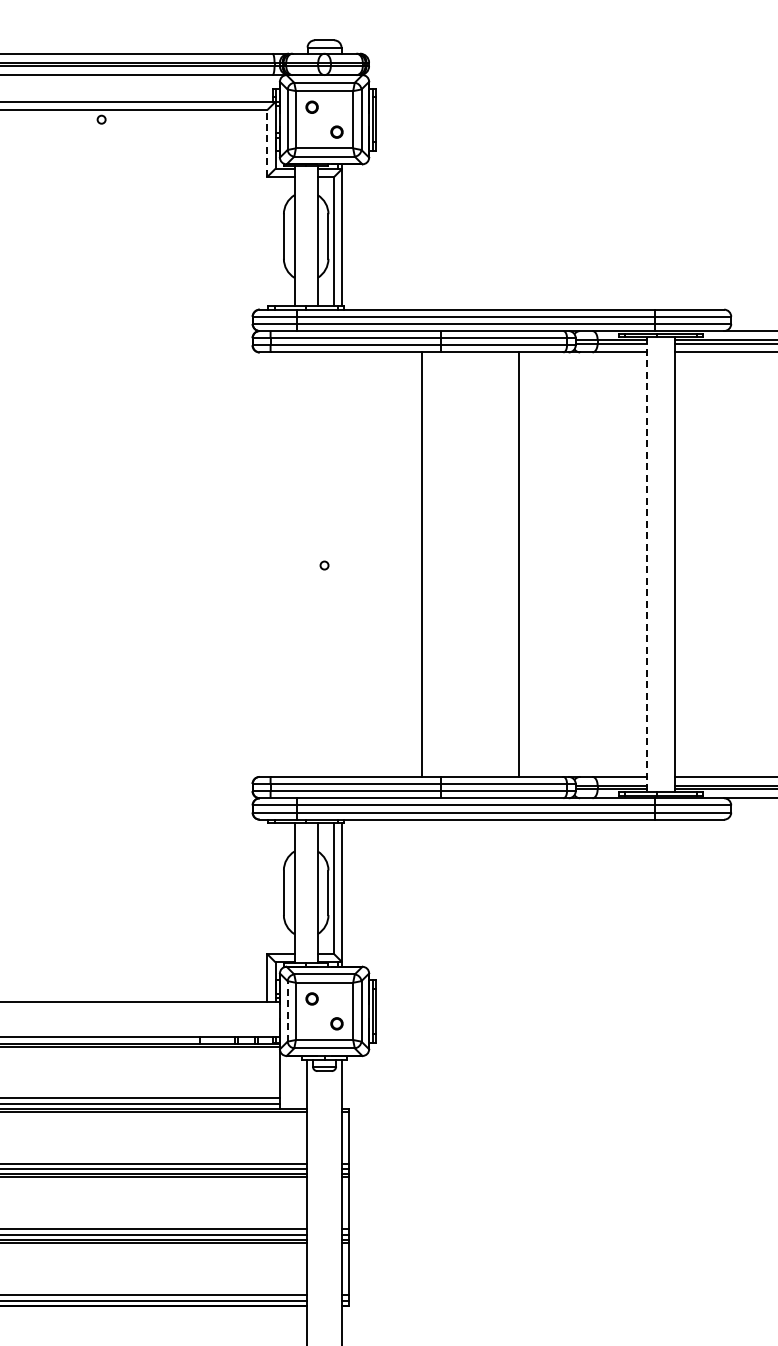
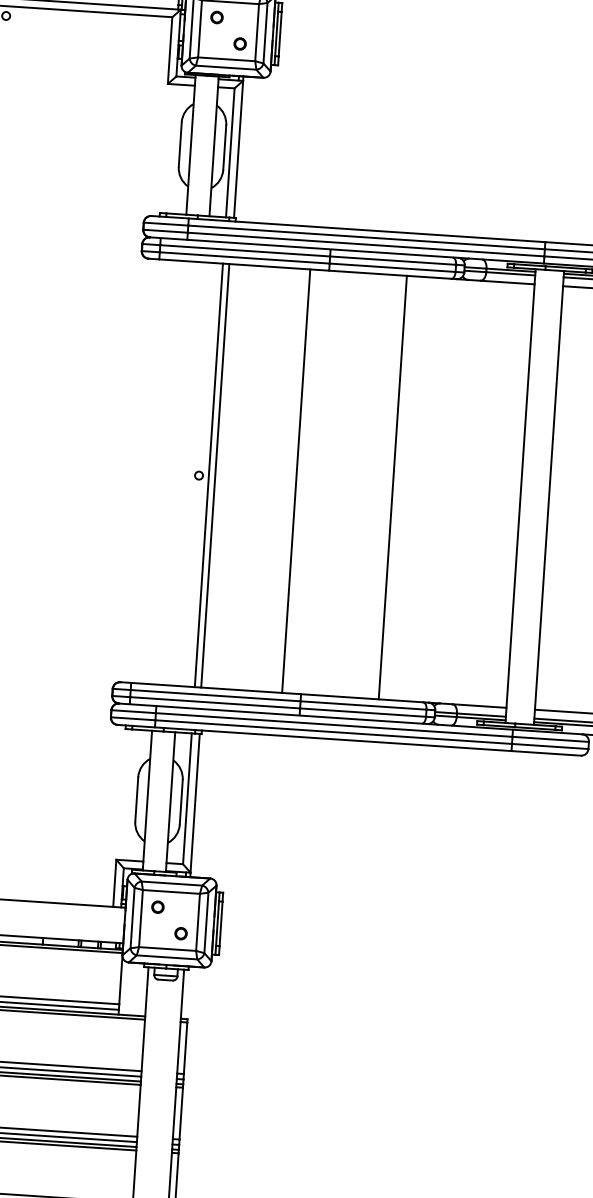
line: (267, 142) -> (170, 49), dashed -> solid
line: (334, 564) -> (209, 475), added
line: (340, 564) -> (215, 475), added
line: (646, 565) -> (520, 496), dashed -> solid
line: (287, 1010) -> (132, 917), dashed -> solid

